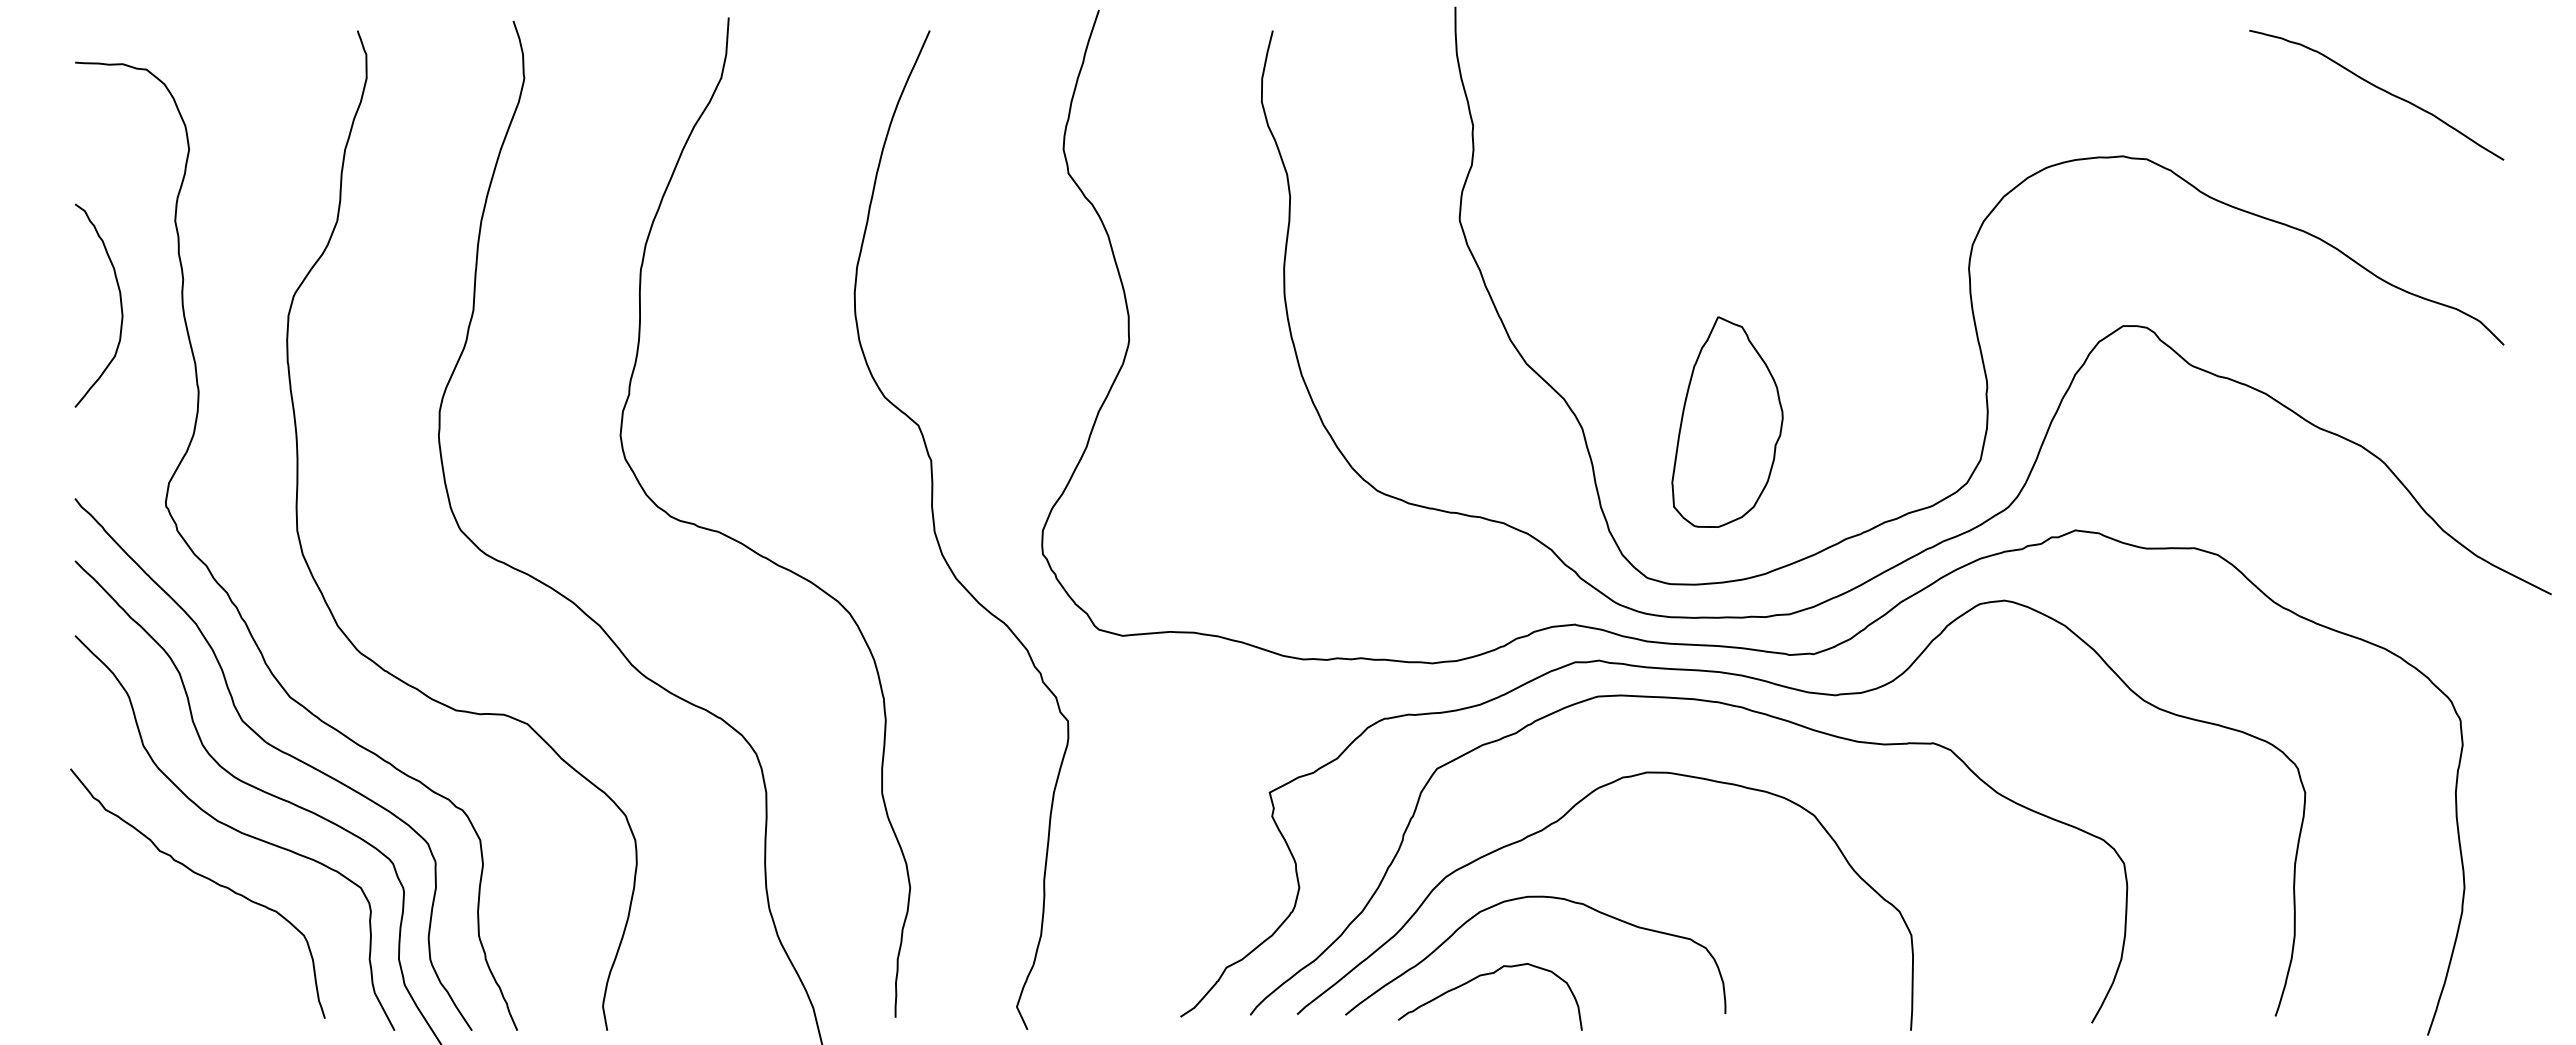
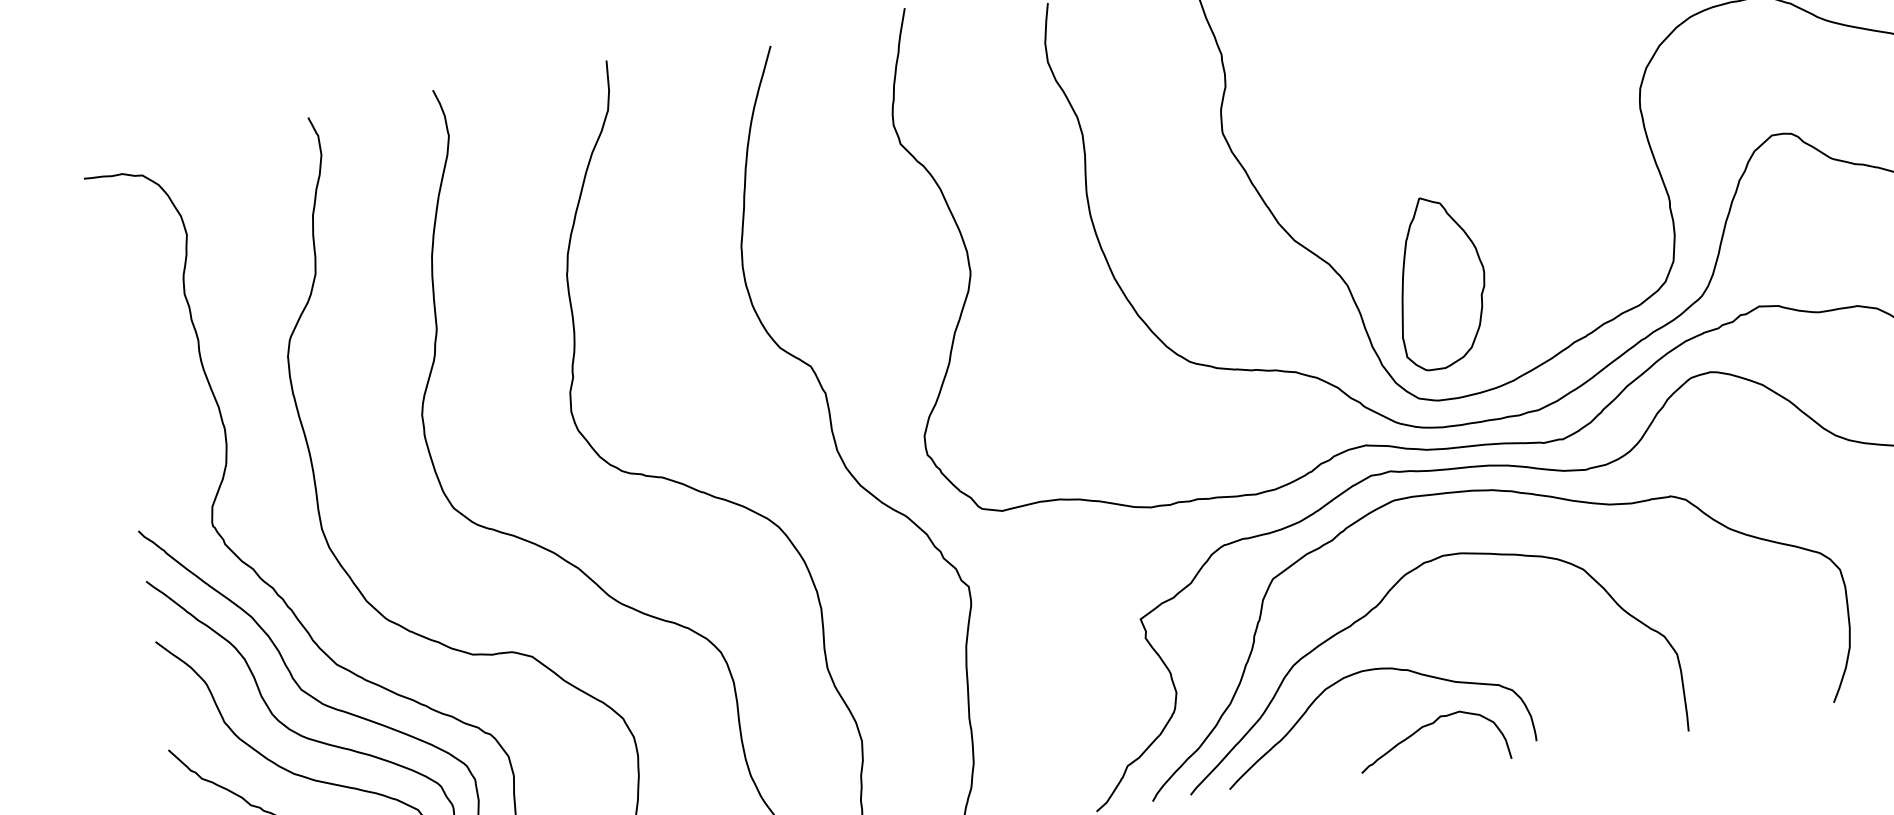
curve: (120, 305) -> (150, 369), removed
part: (1727, 421) -> (1439, 281), moved
curve: (1486, 975) -> (1427, 726), moved

